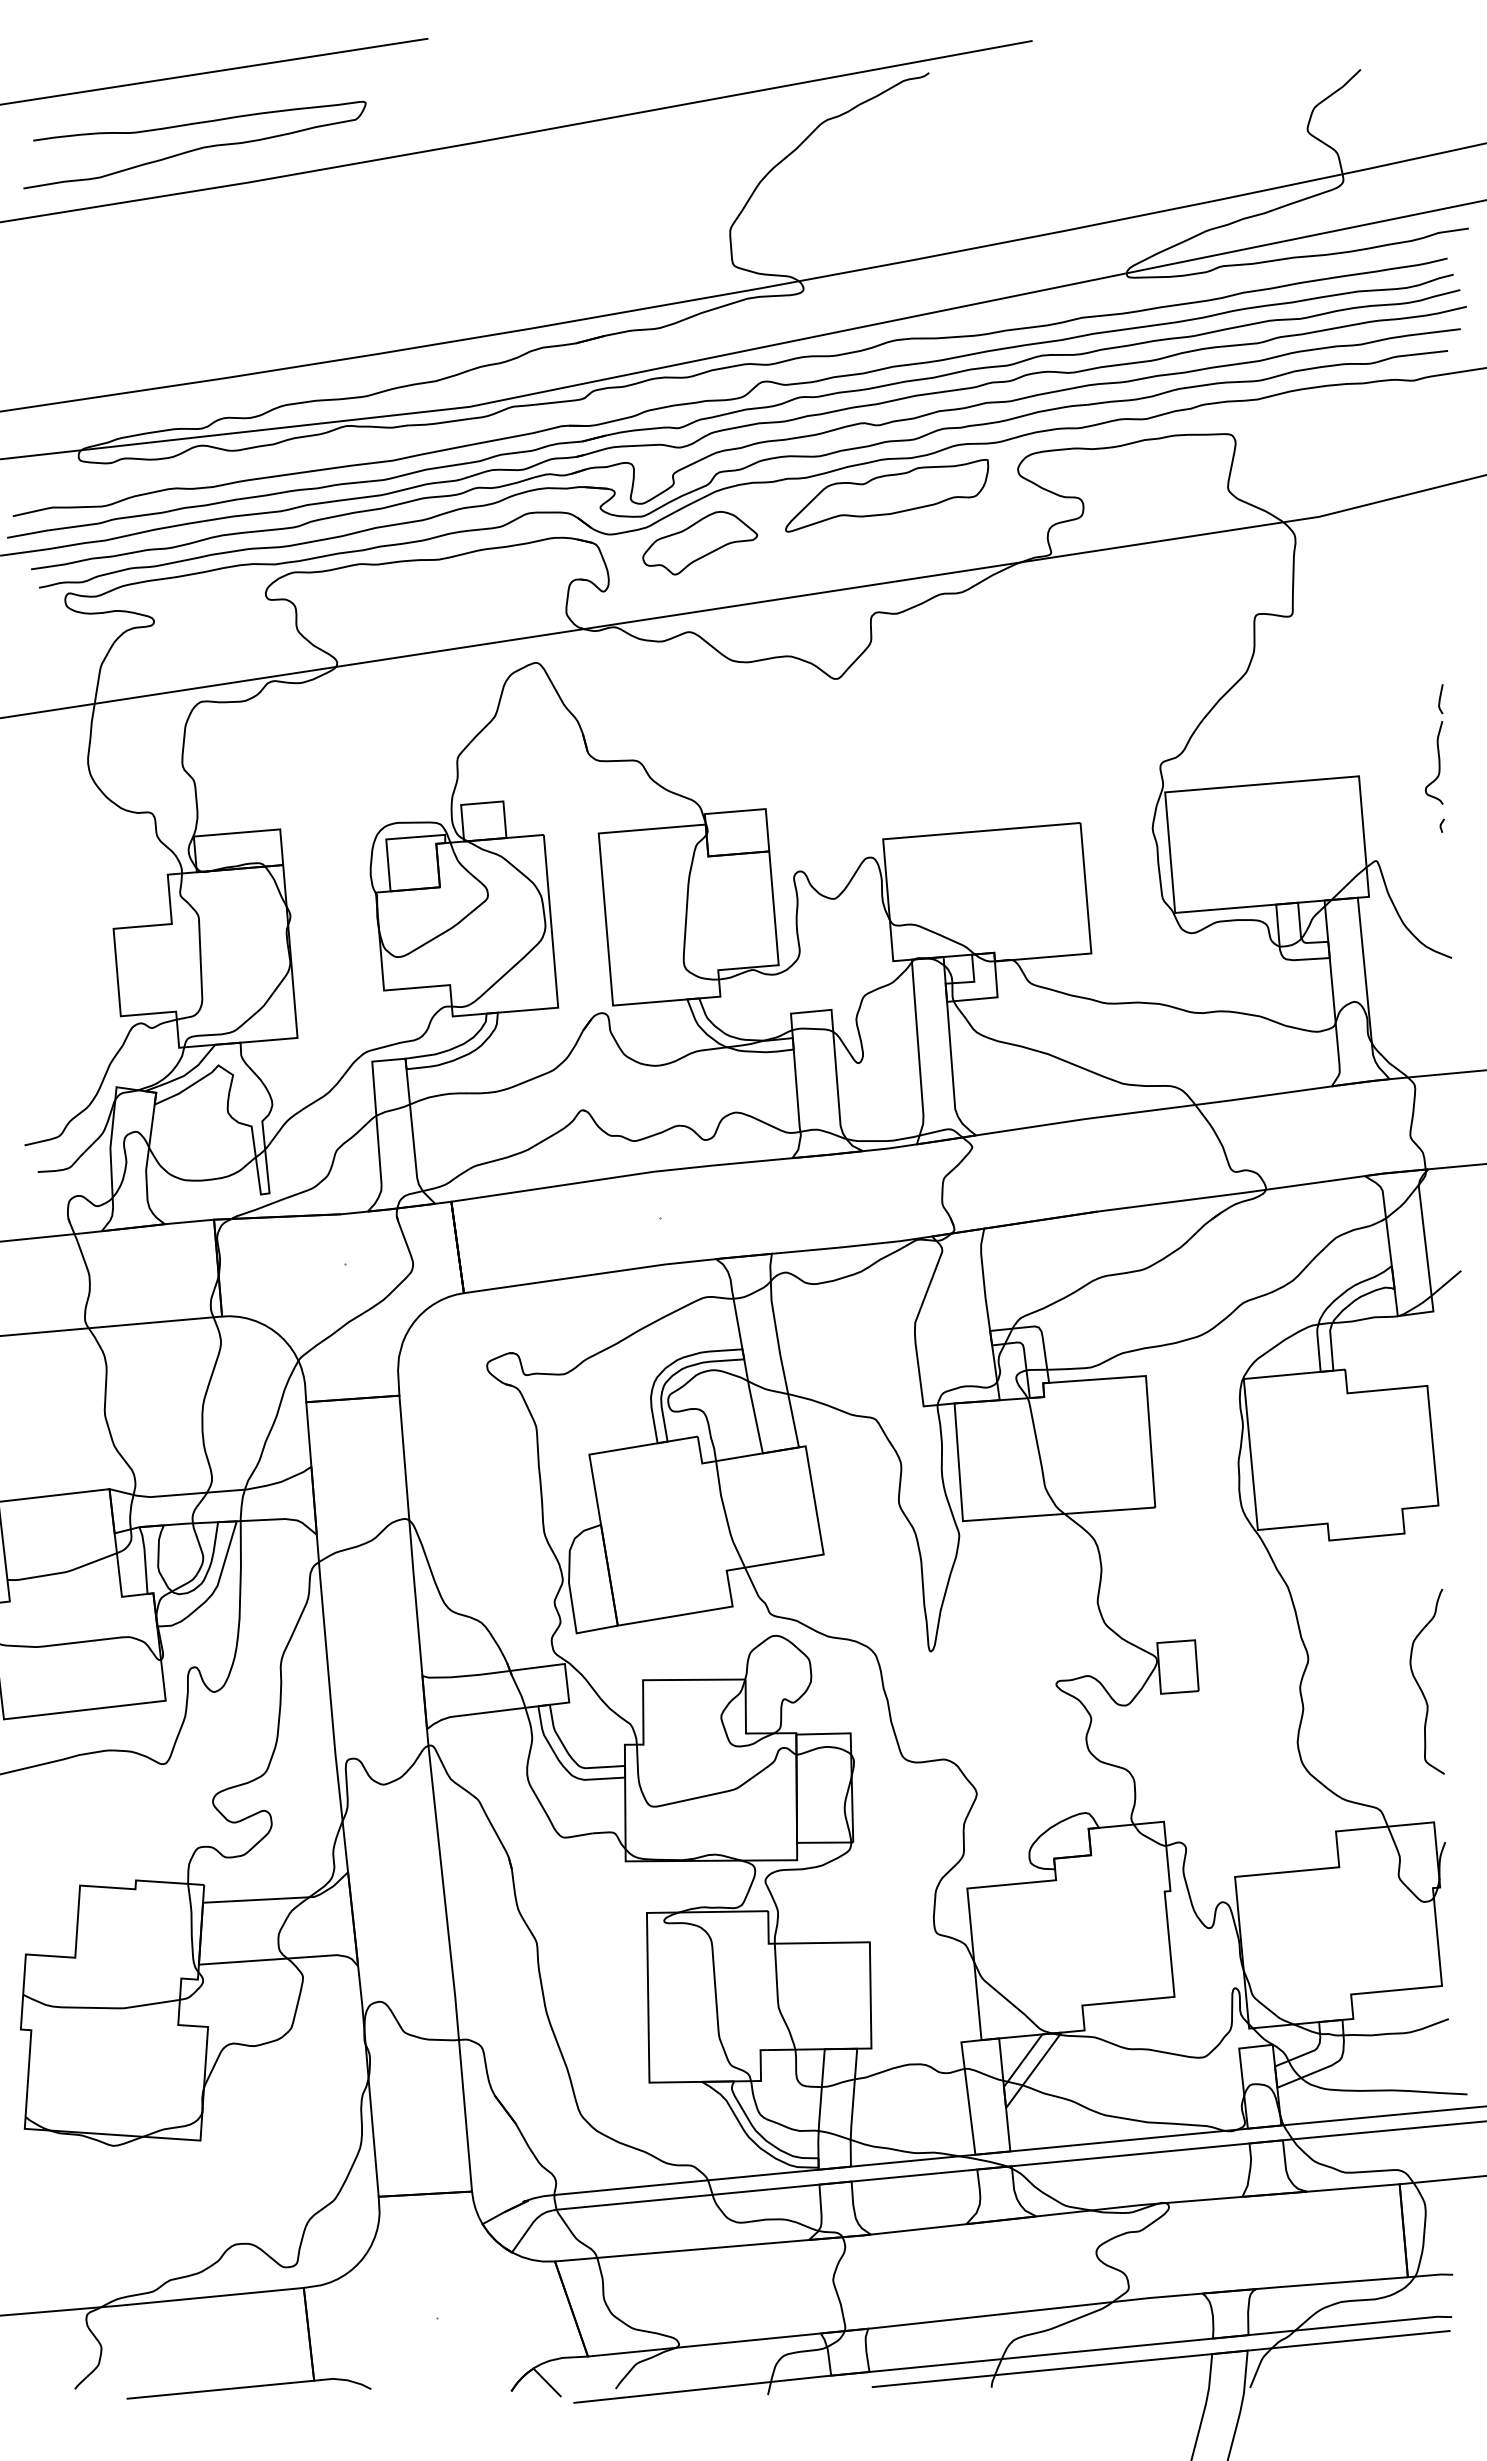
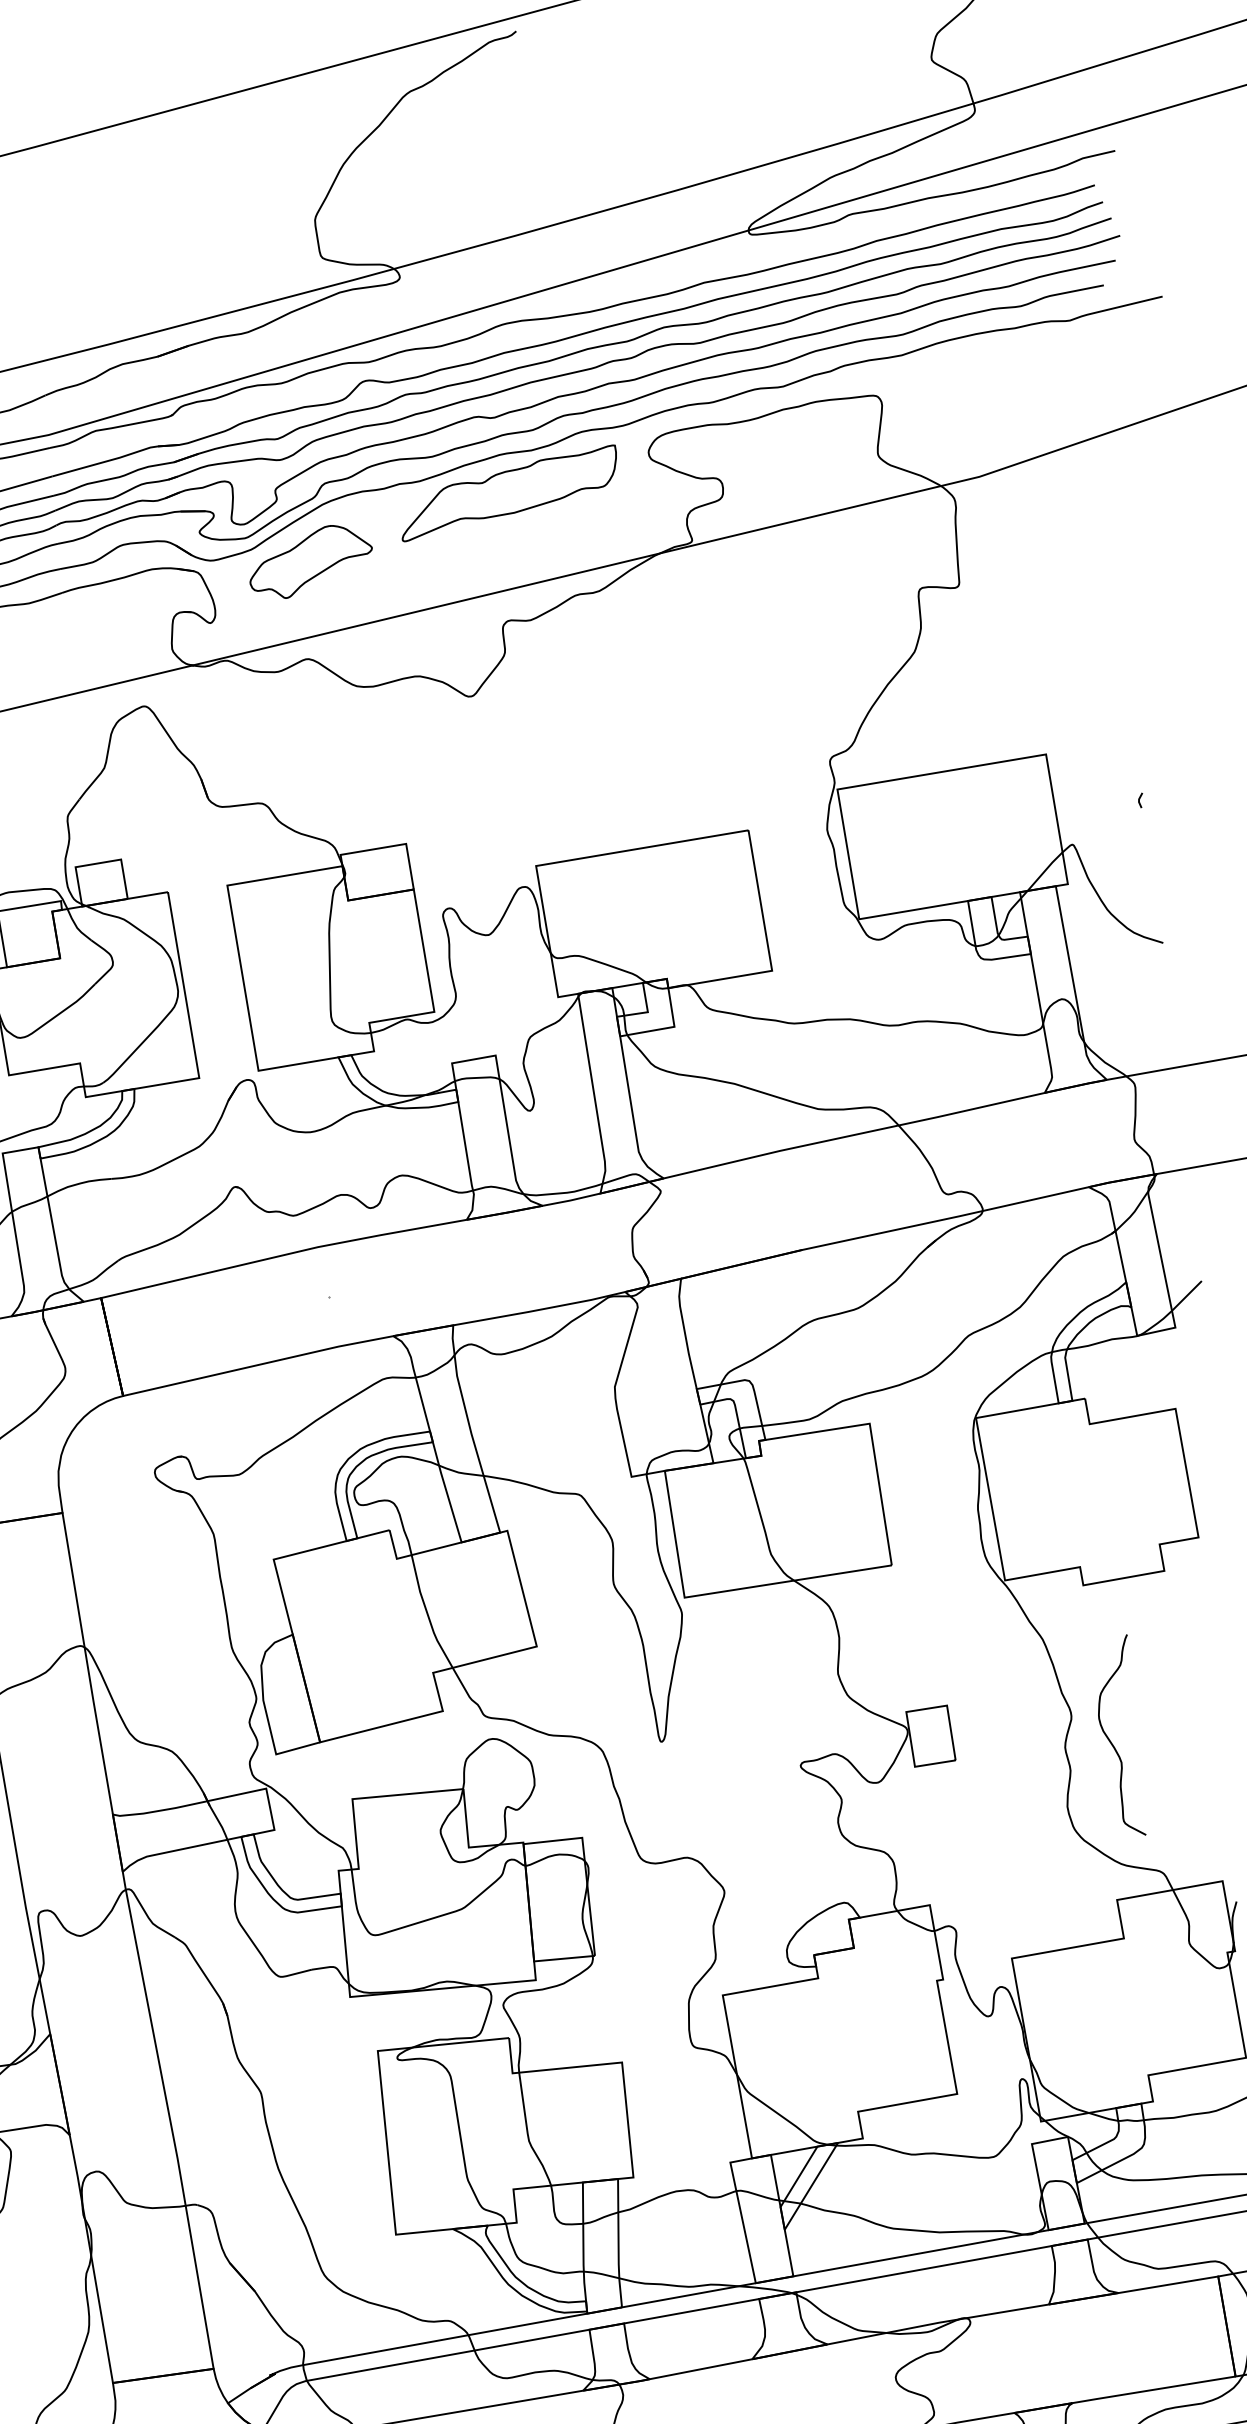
part: (1433, 744) -> (1123, 713), removed
curve: (1419, 1684) -> (1110, 1740), moved

